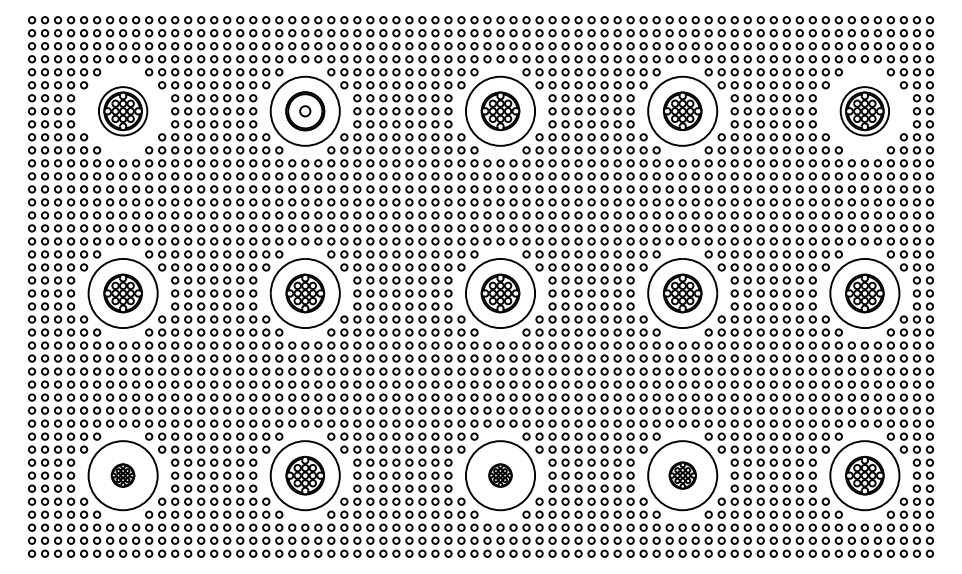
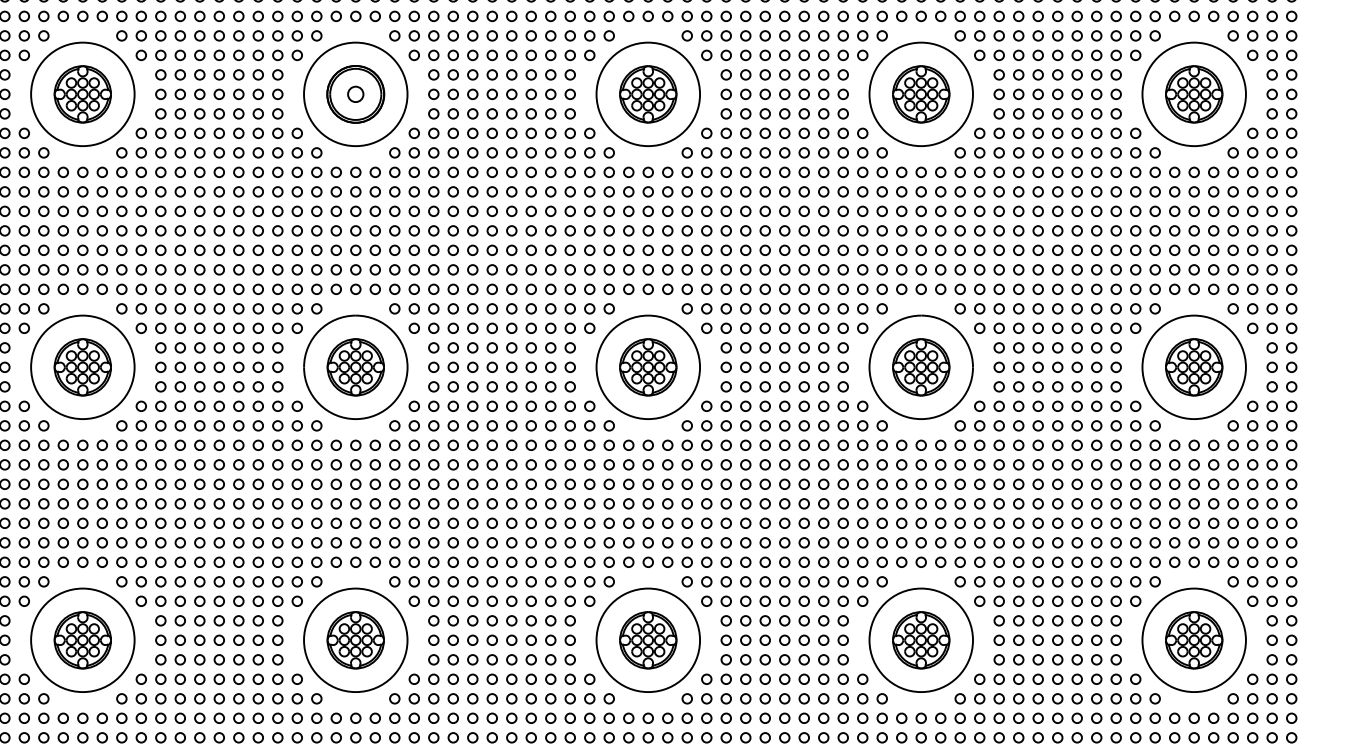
circle: (122, 110) -> (81, 93), size x1.43
circle: (864, 110) -> (1193, 93), size x1.43
part: (122, 475) -> (81, 640), size x1.67
part: (500, 475) -> (648, 640), size x1.67
part: (682, 475) -> (920, 640), size x1.43

